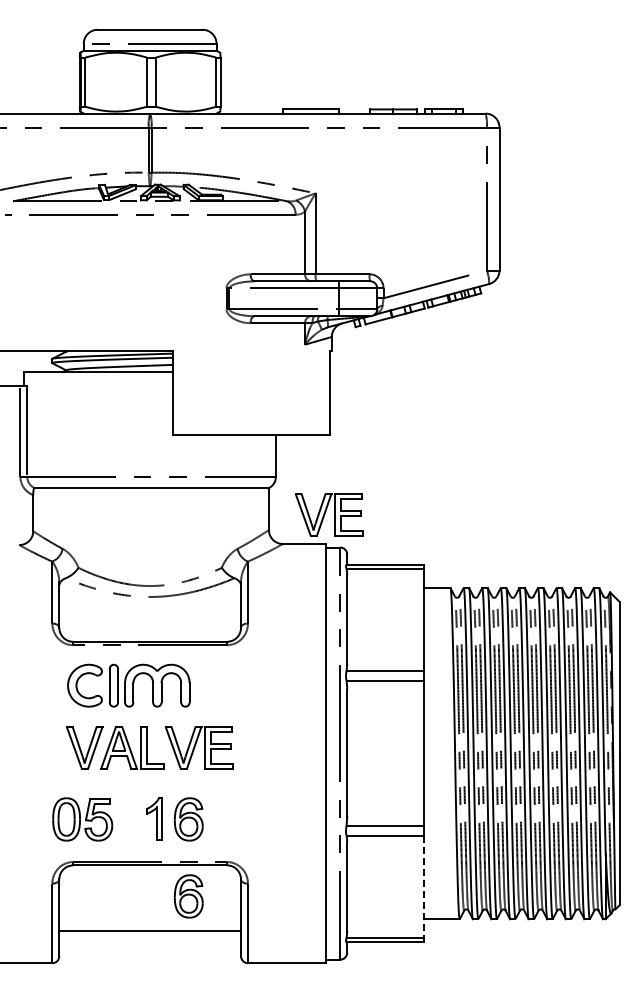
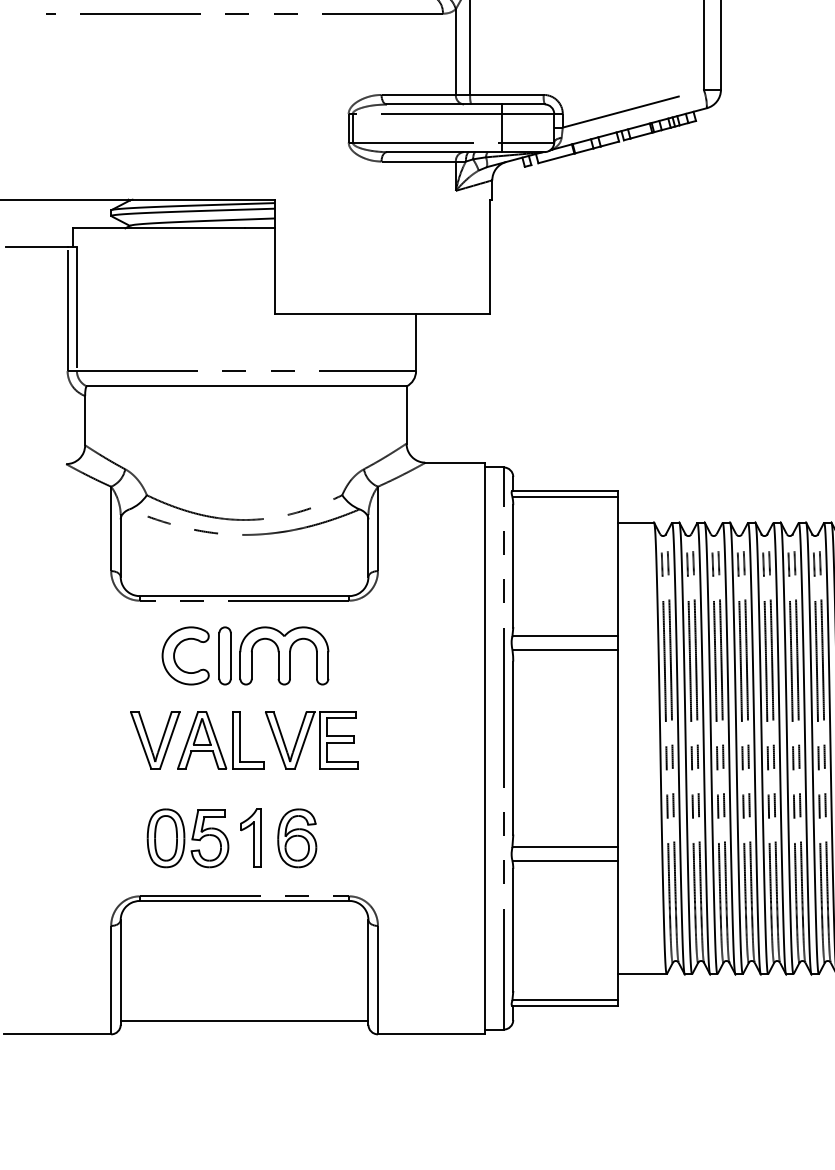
part: (329, 514) -> (489, 422), removed
part: (128, 685) -> (245, 655), moved
part: (82, 819) -> (187, 838), moved
line: (424, 887) -> (618, 931), dashed -> solid
part: (188, 896) -> (296, 943), removed
line: (149, 931) -> (243, 1021), moved

